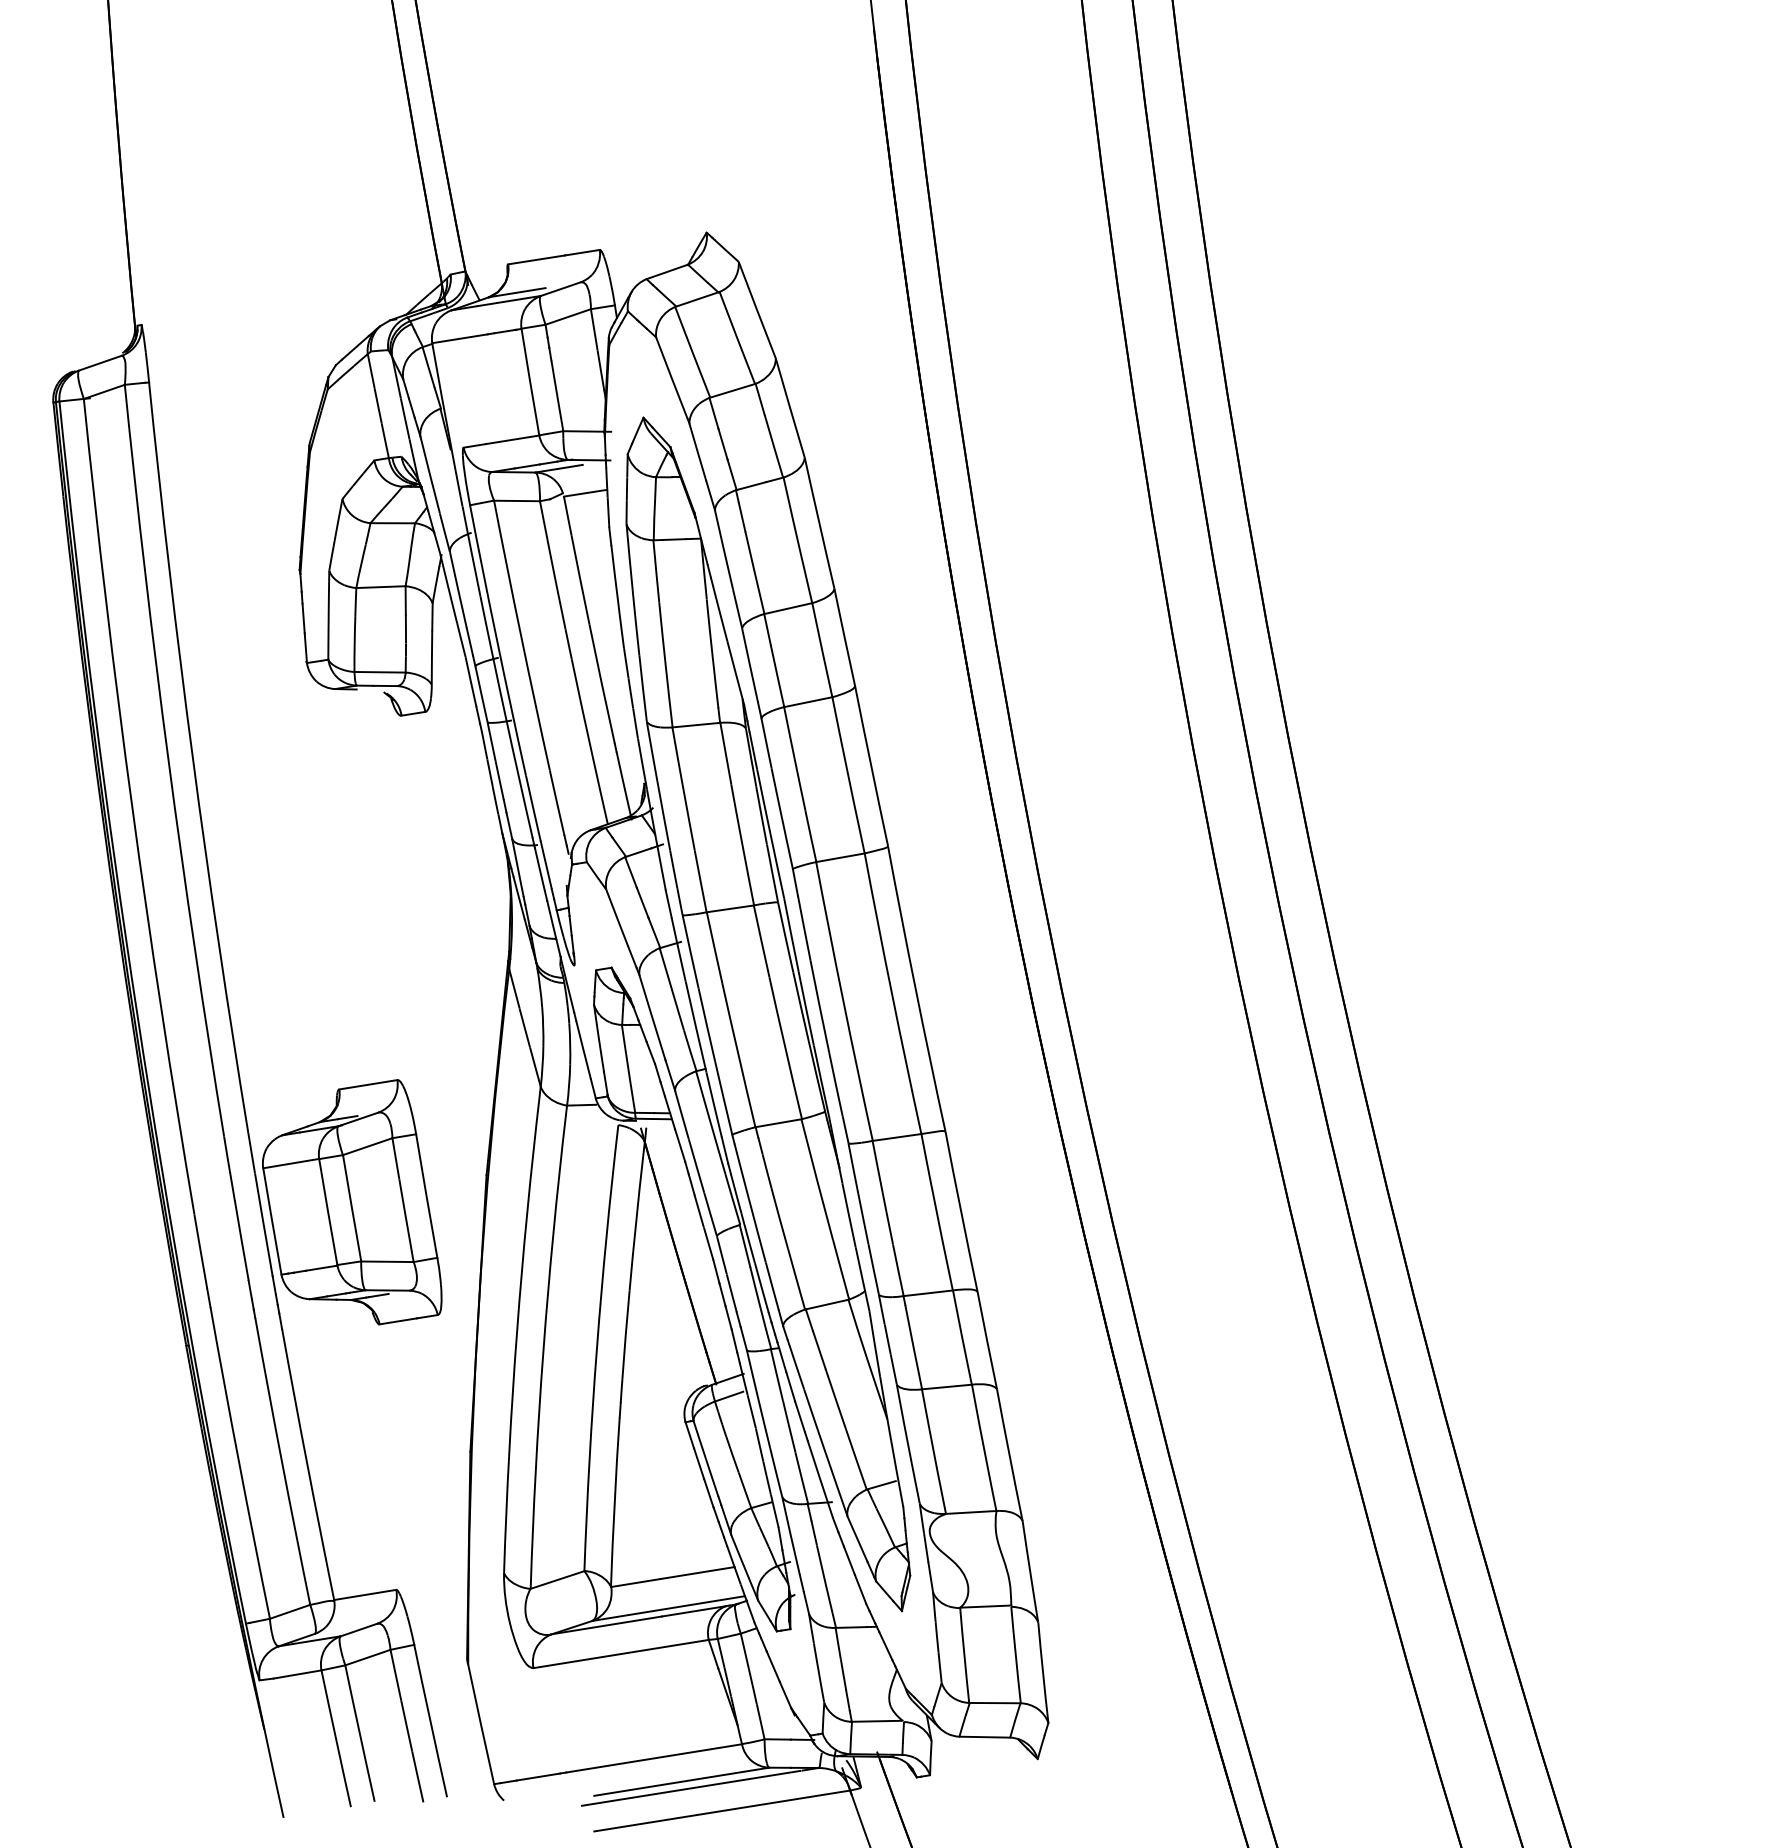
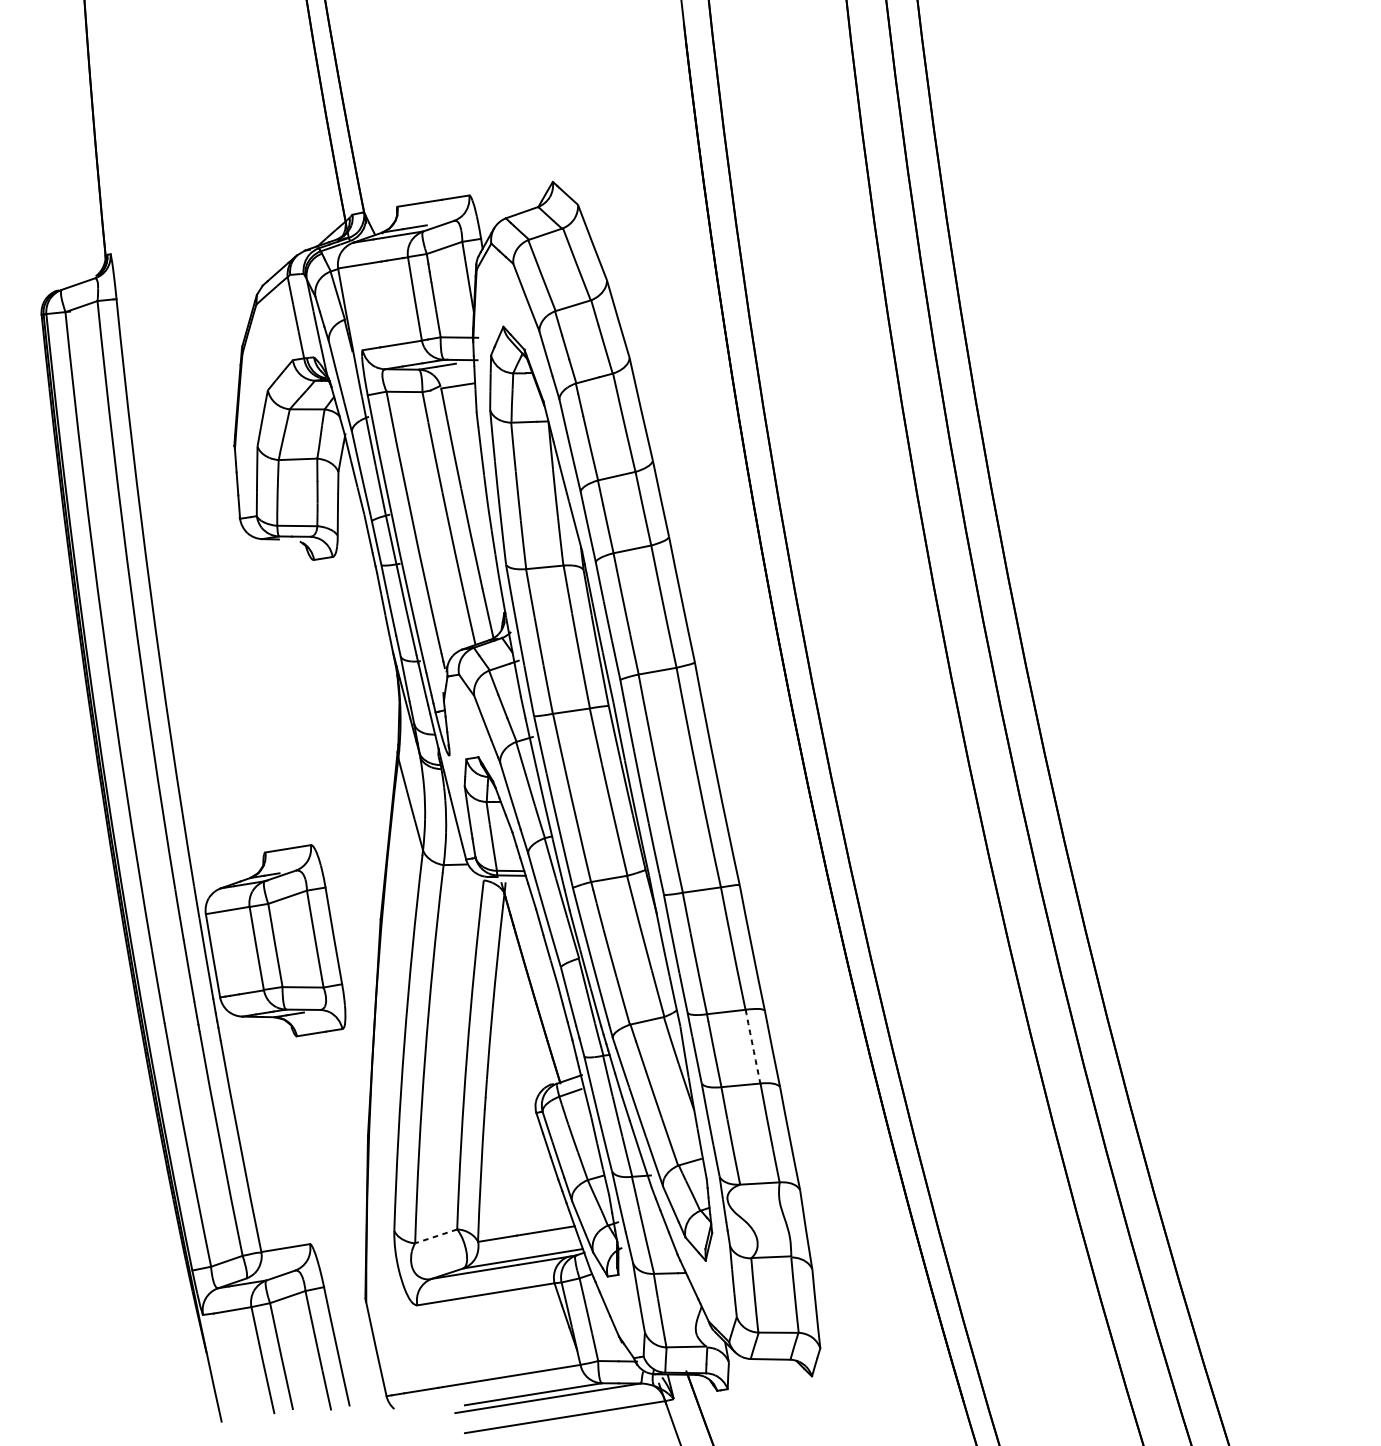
arc: (962, 1337) -> (753, 1046), solid -> dashed
line: (557, 1580) -> (436, 1236), solid -> dashed

